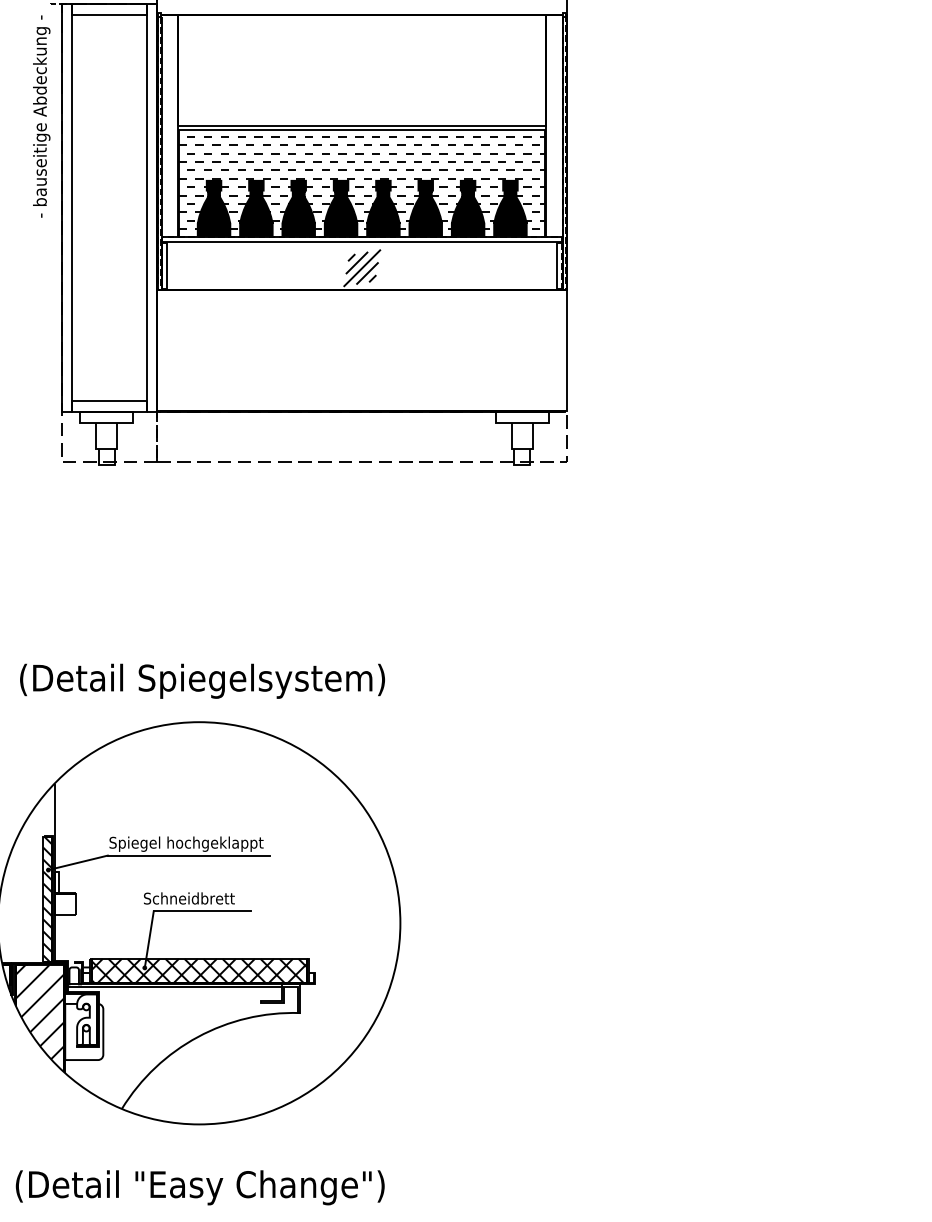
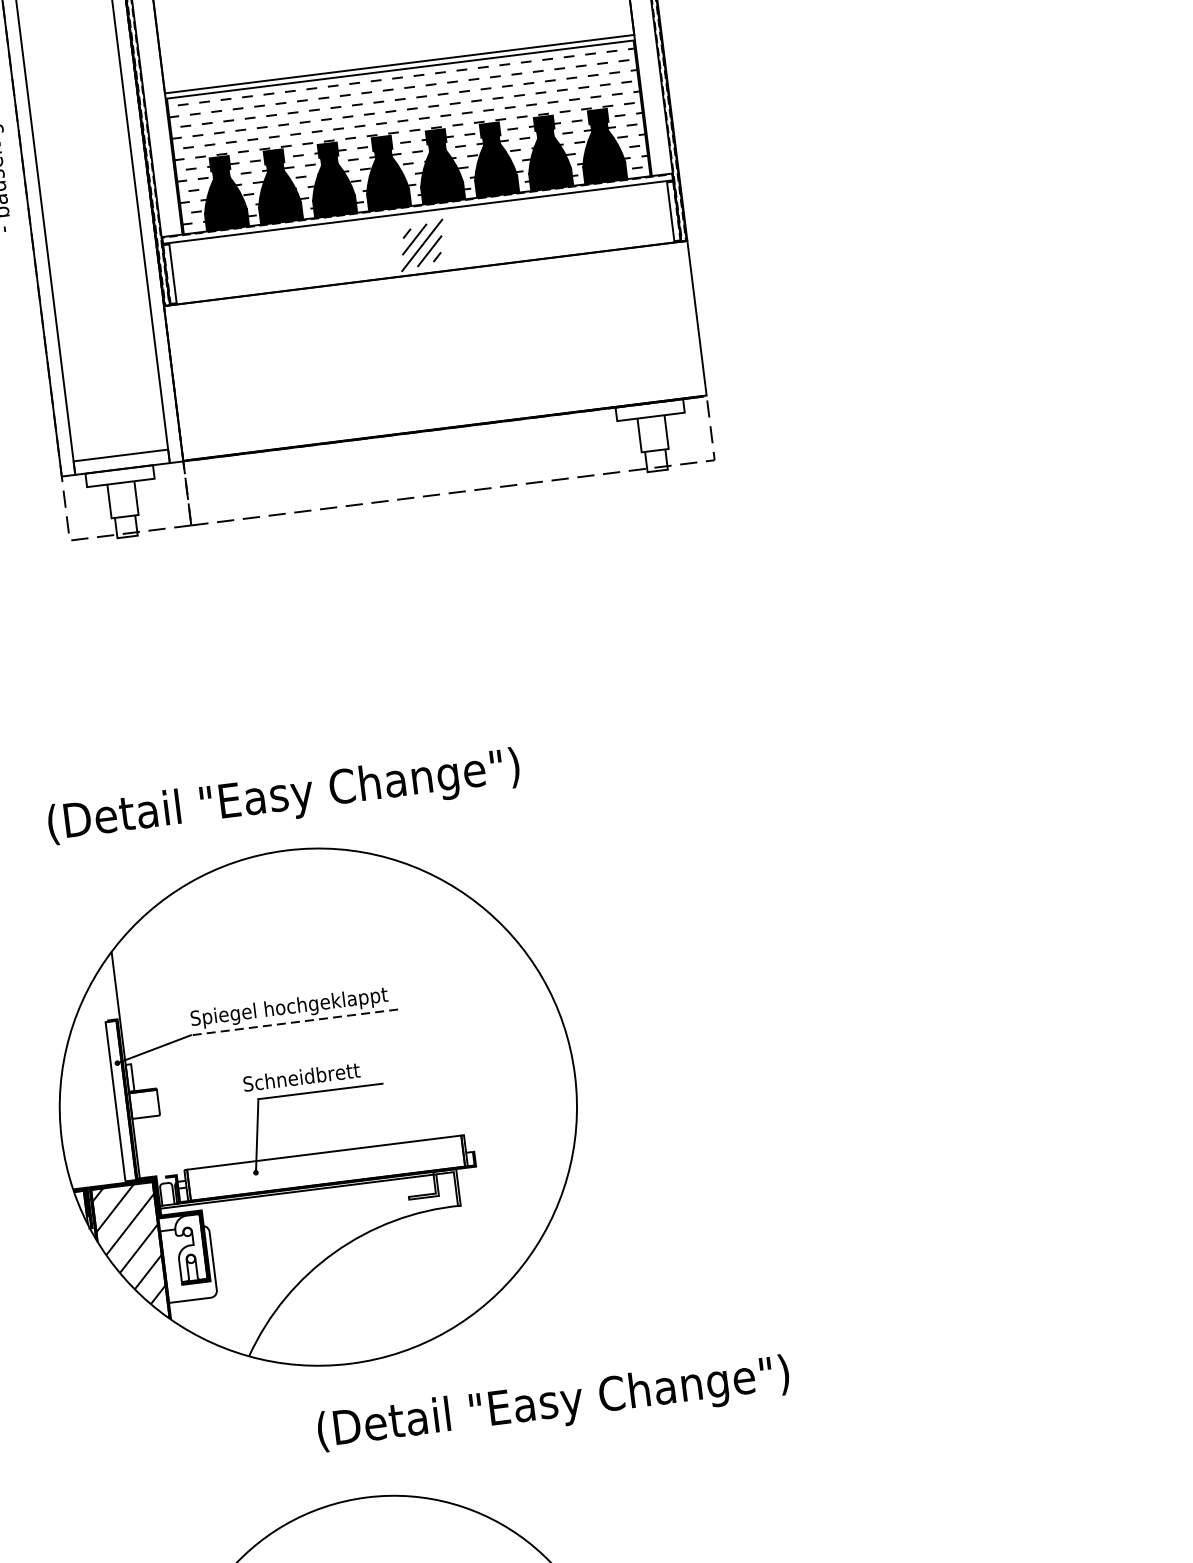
text: (202, 680) -> (283, 796), (Detail Spiegelsystem) -> (Detail "Easy Change")
line: (188, 855) -> (293, 1022), solid -> dashed
hatch: (47, 899) -> (120, 1100), removed
hatch: (198, 970) -> (324, 1167), removed
text: (199, 1187) -> (552, 1404), moved

